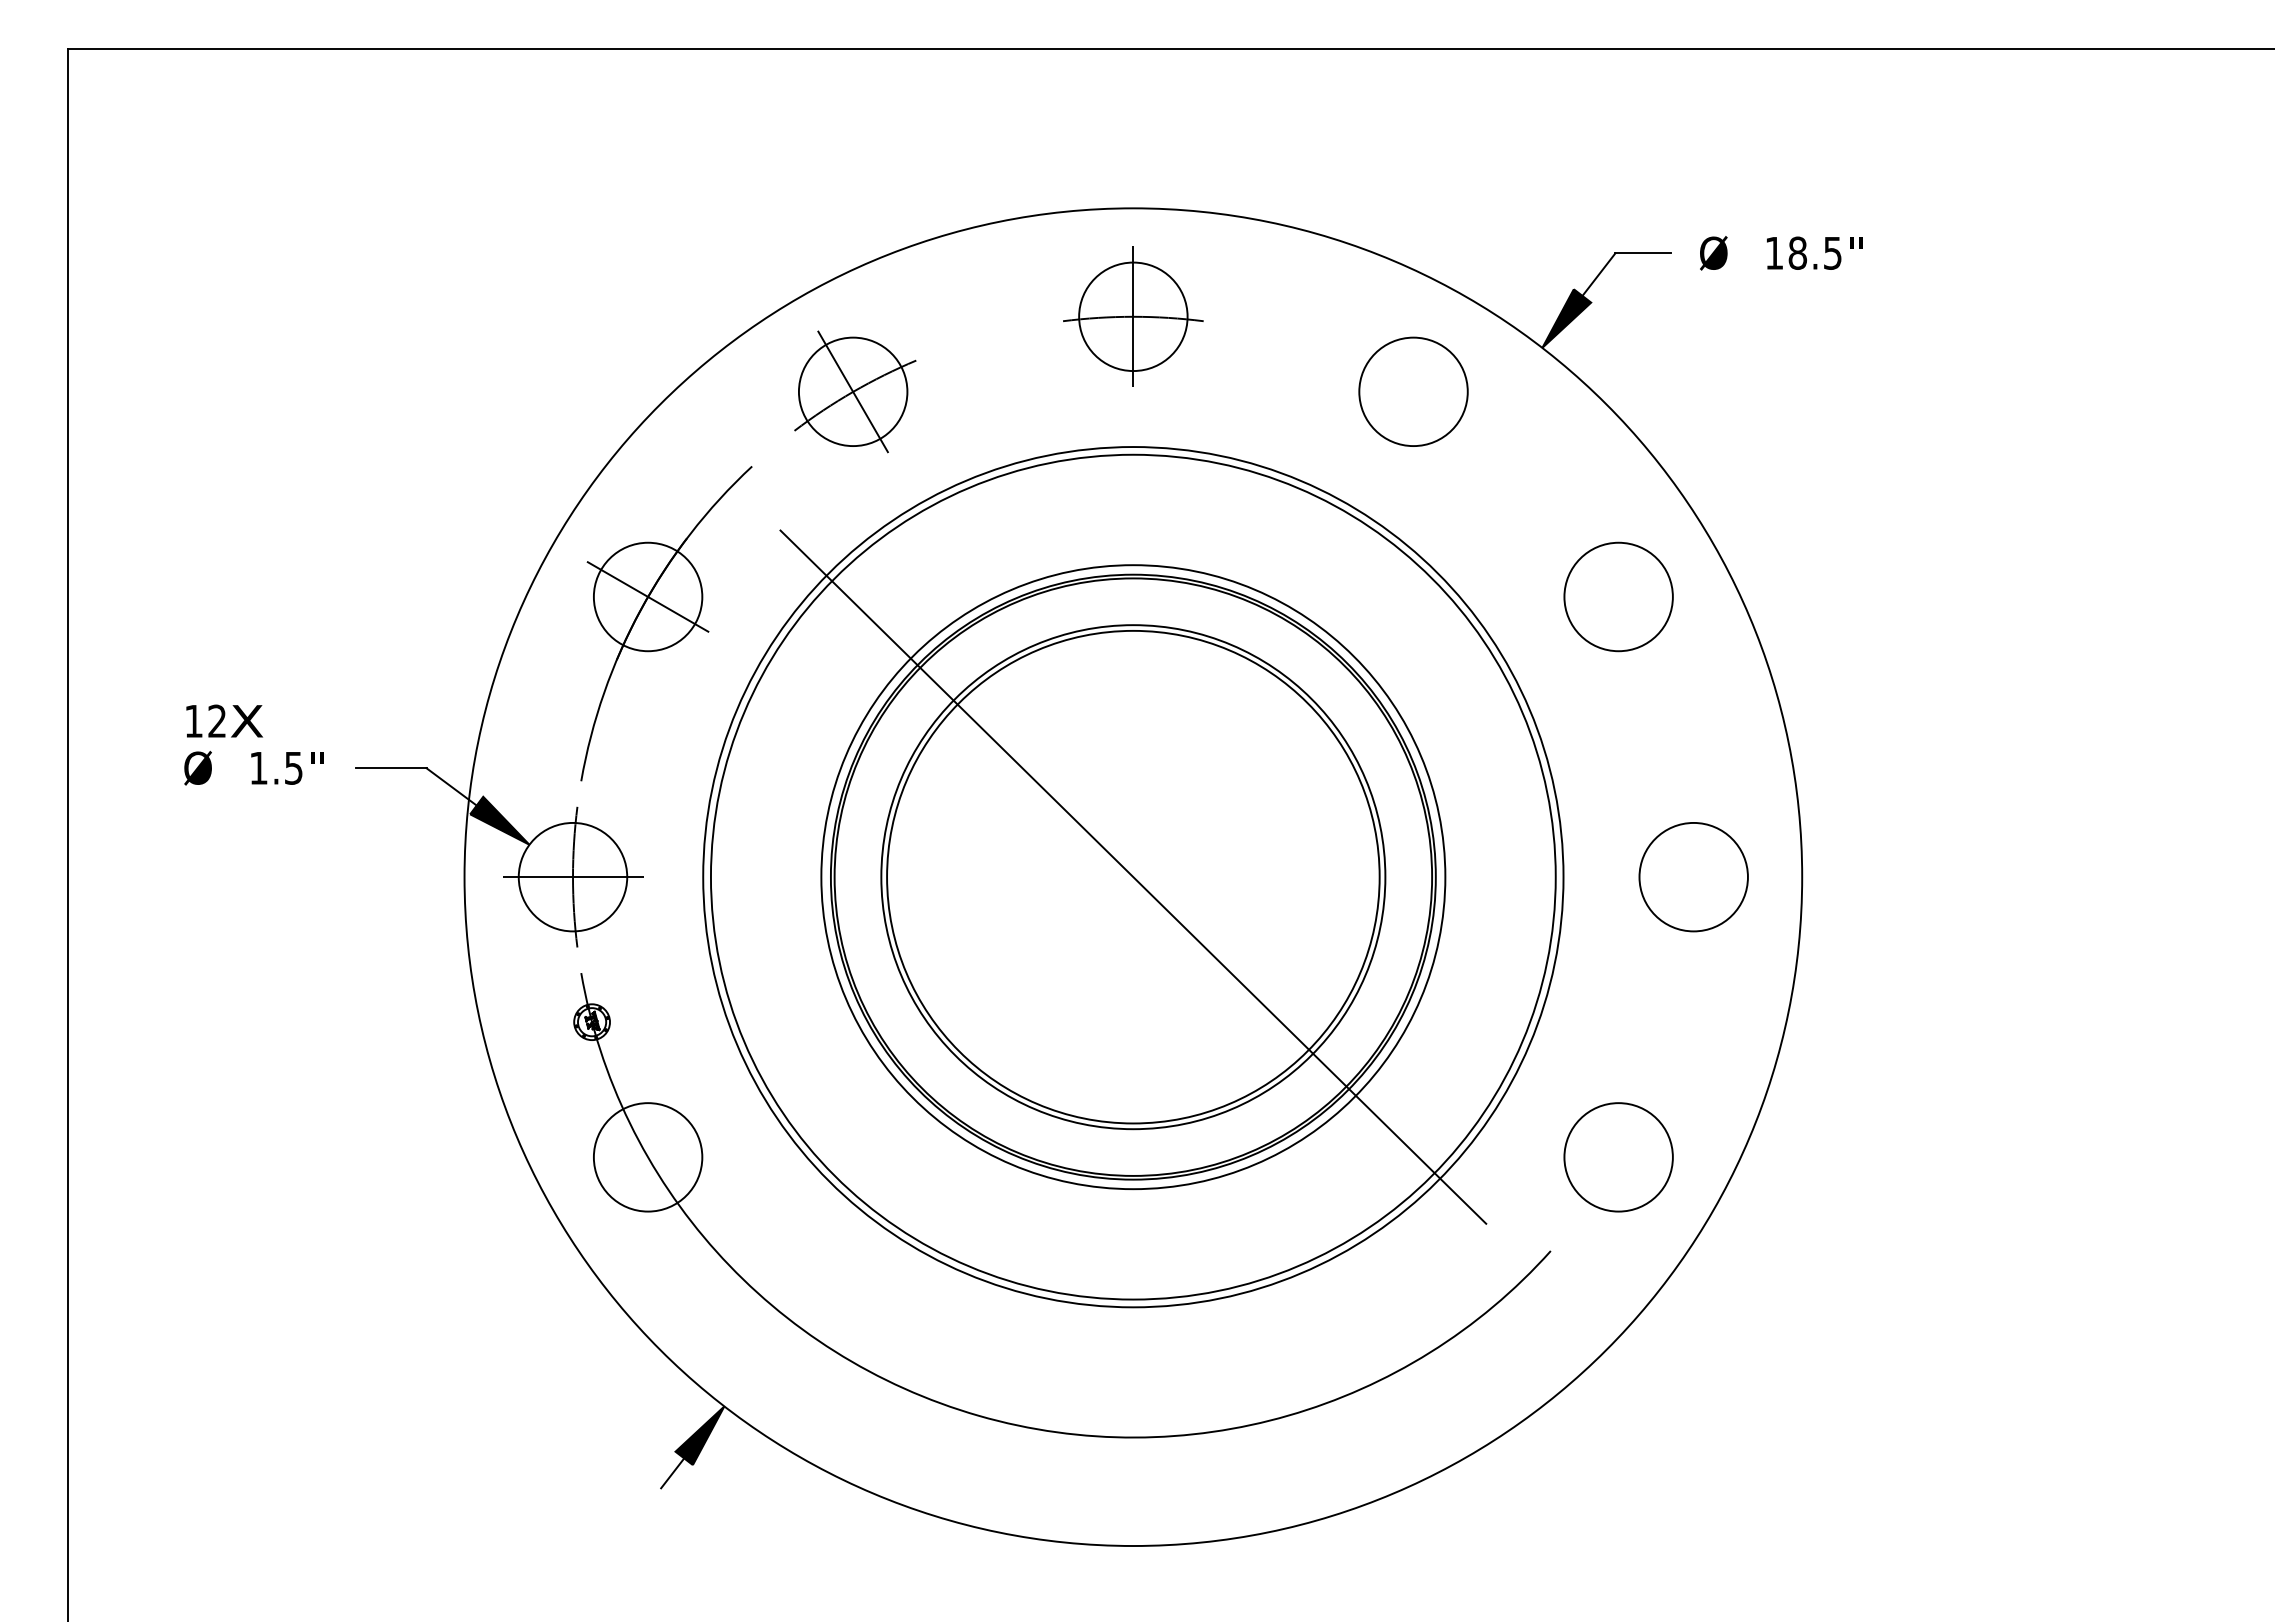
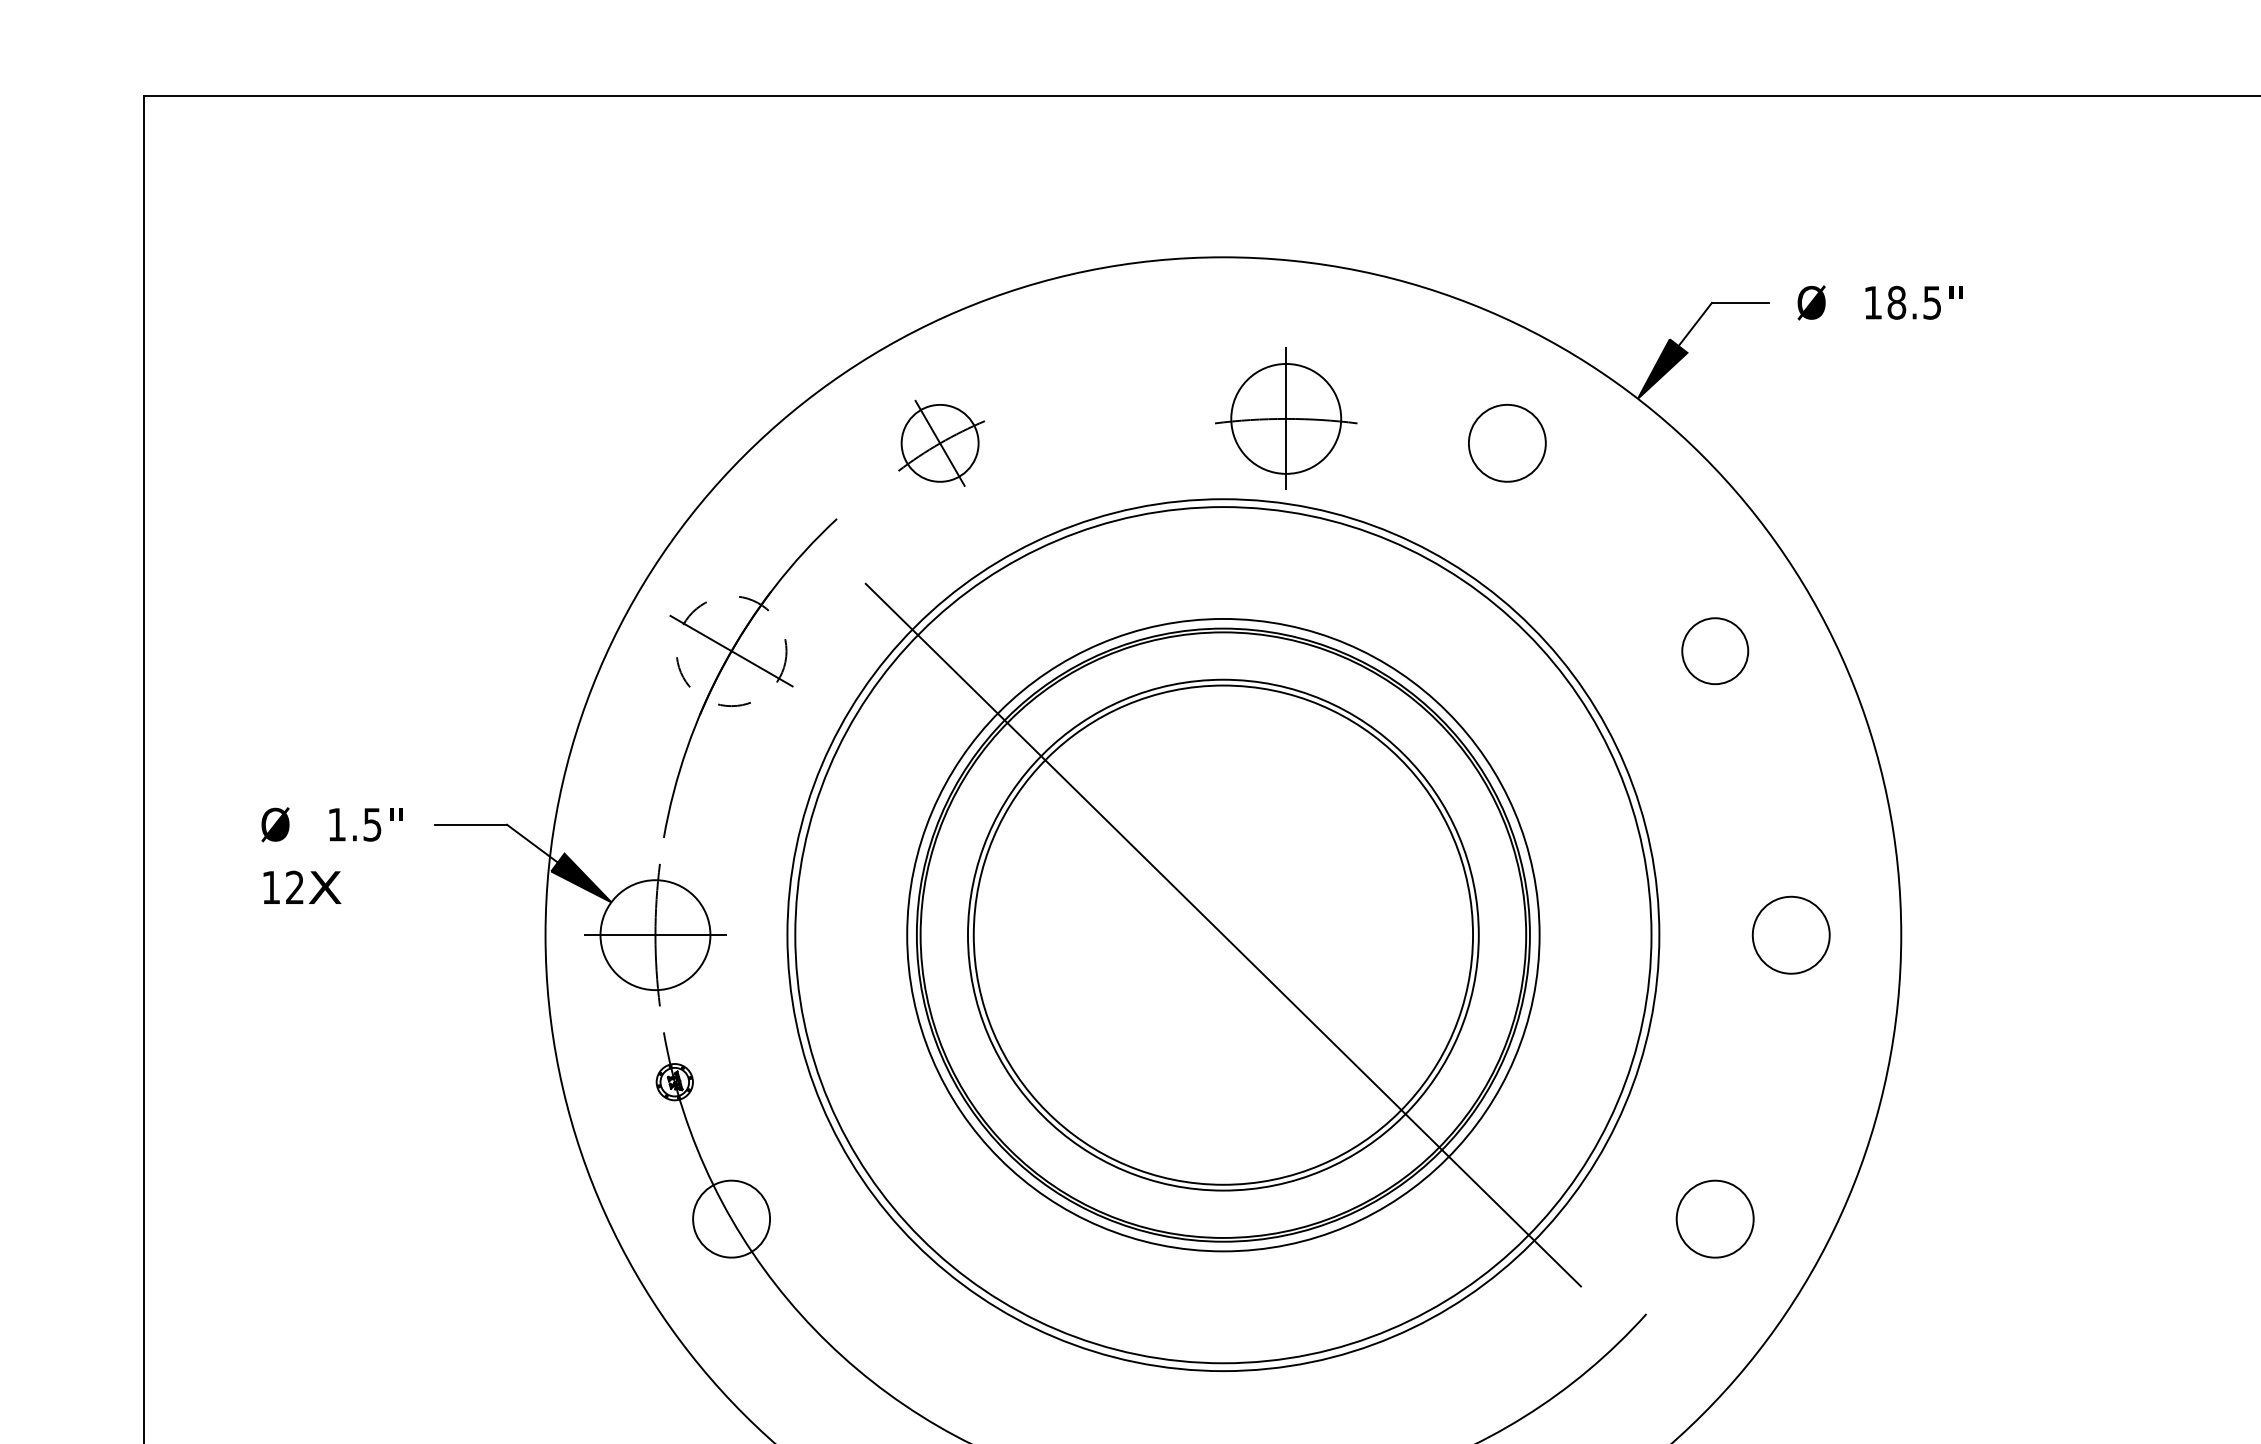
part: (1133, 316) -> (1286, 418), moved
part: (855, 391) -> (941, 442), size x0.7
circle: (1413, 391) -> (1507, 442), size x0.7
circle: (647, 596) -> (730, 650), solid -> dashed
circle: (1618, 596) -> (1715, 650), size x0.6
text: (224, 720) -> (302, 886), moved
circle: (1693, 877) -> (1791, 935), size x0.7
circle: (647, 1157) -> (730, 1219), size x0.7
circle: (1618, 1157) -> (1715, 1219), size x0.7

